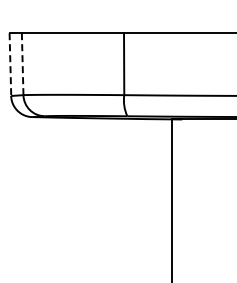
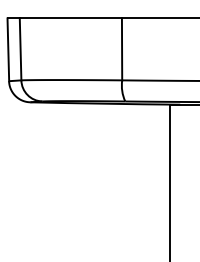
line: (22, 64) -> (20, 49), dashed -> solid
line: (10, 65) -> (8, 50), dashed -> solid

